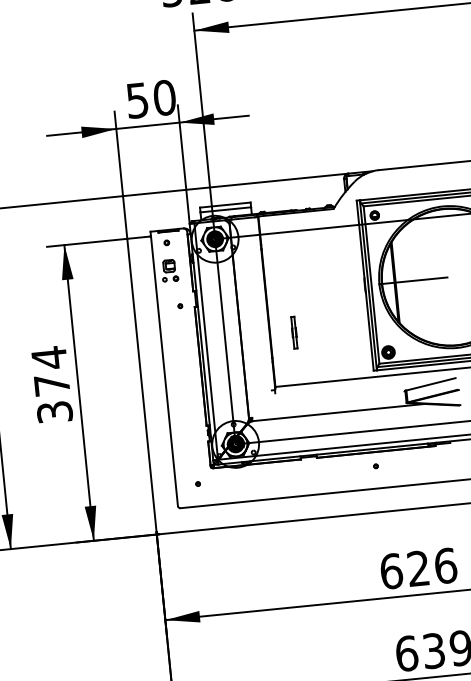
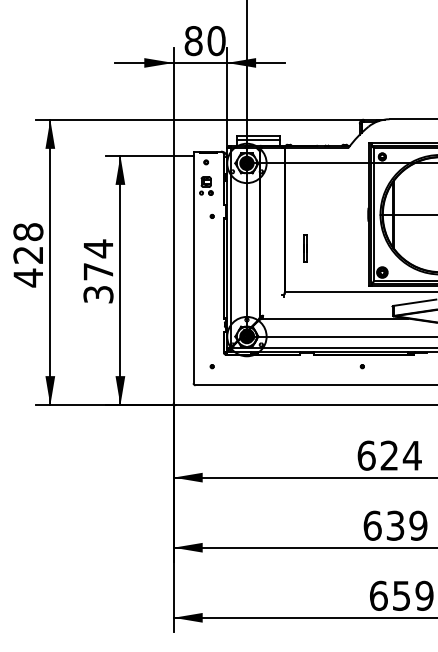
text: (137, 101) -> (193, 41), 50 -> 80
text: (444, 565) -> (411, 455), 626 -> 624

